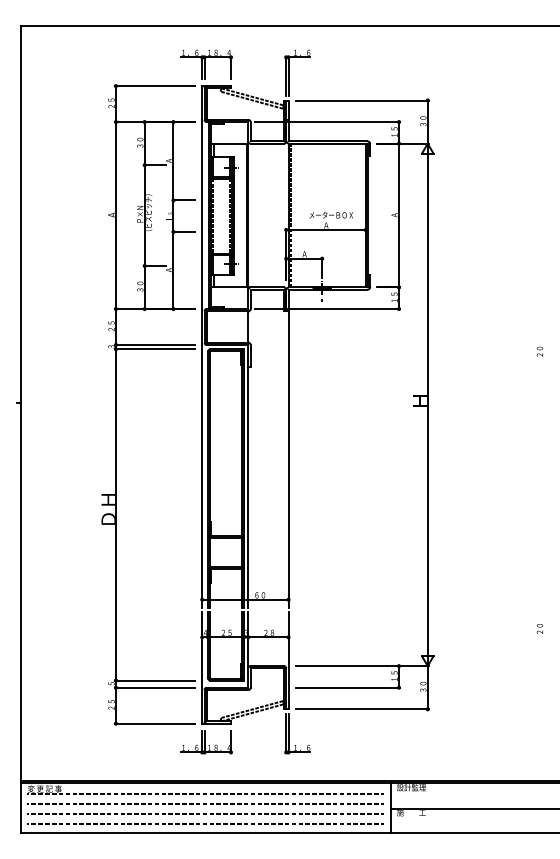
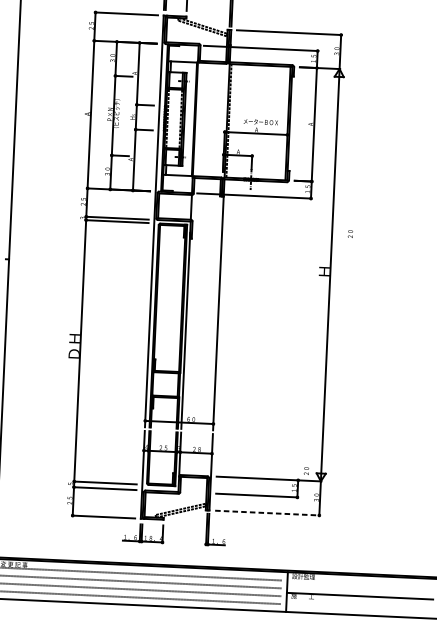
text: (539, 351) -> (350, 233), moved
text: (539, 628) -> (306, 470), moved
line: (362, 709) -> (267, 513), solid -> dashed

